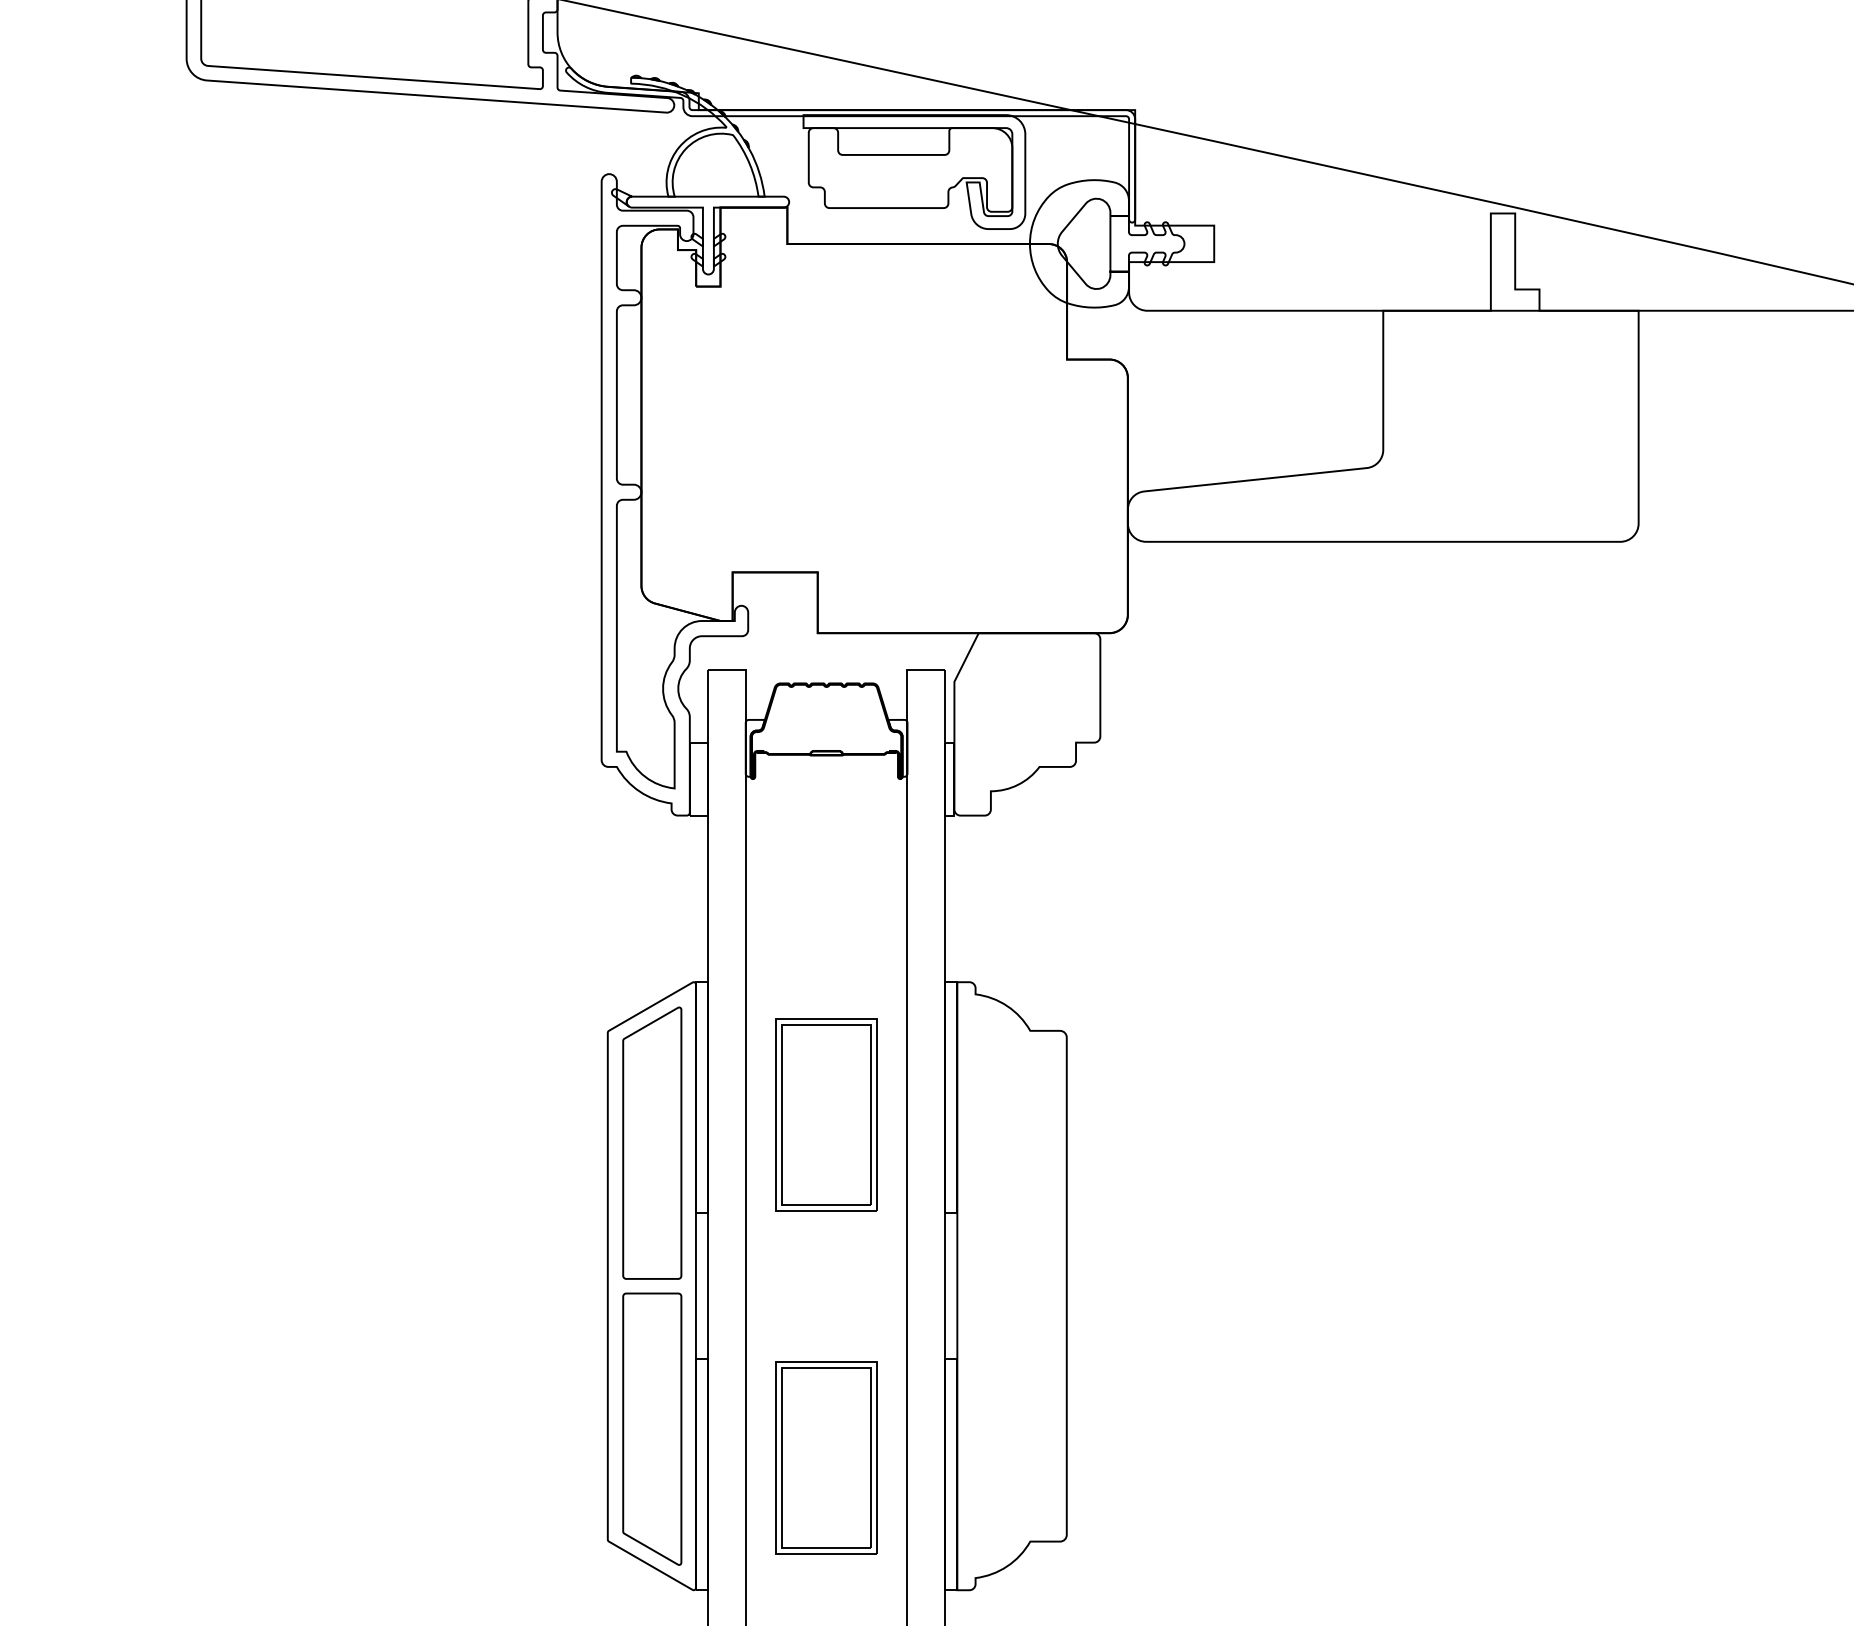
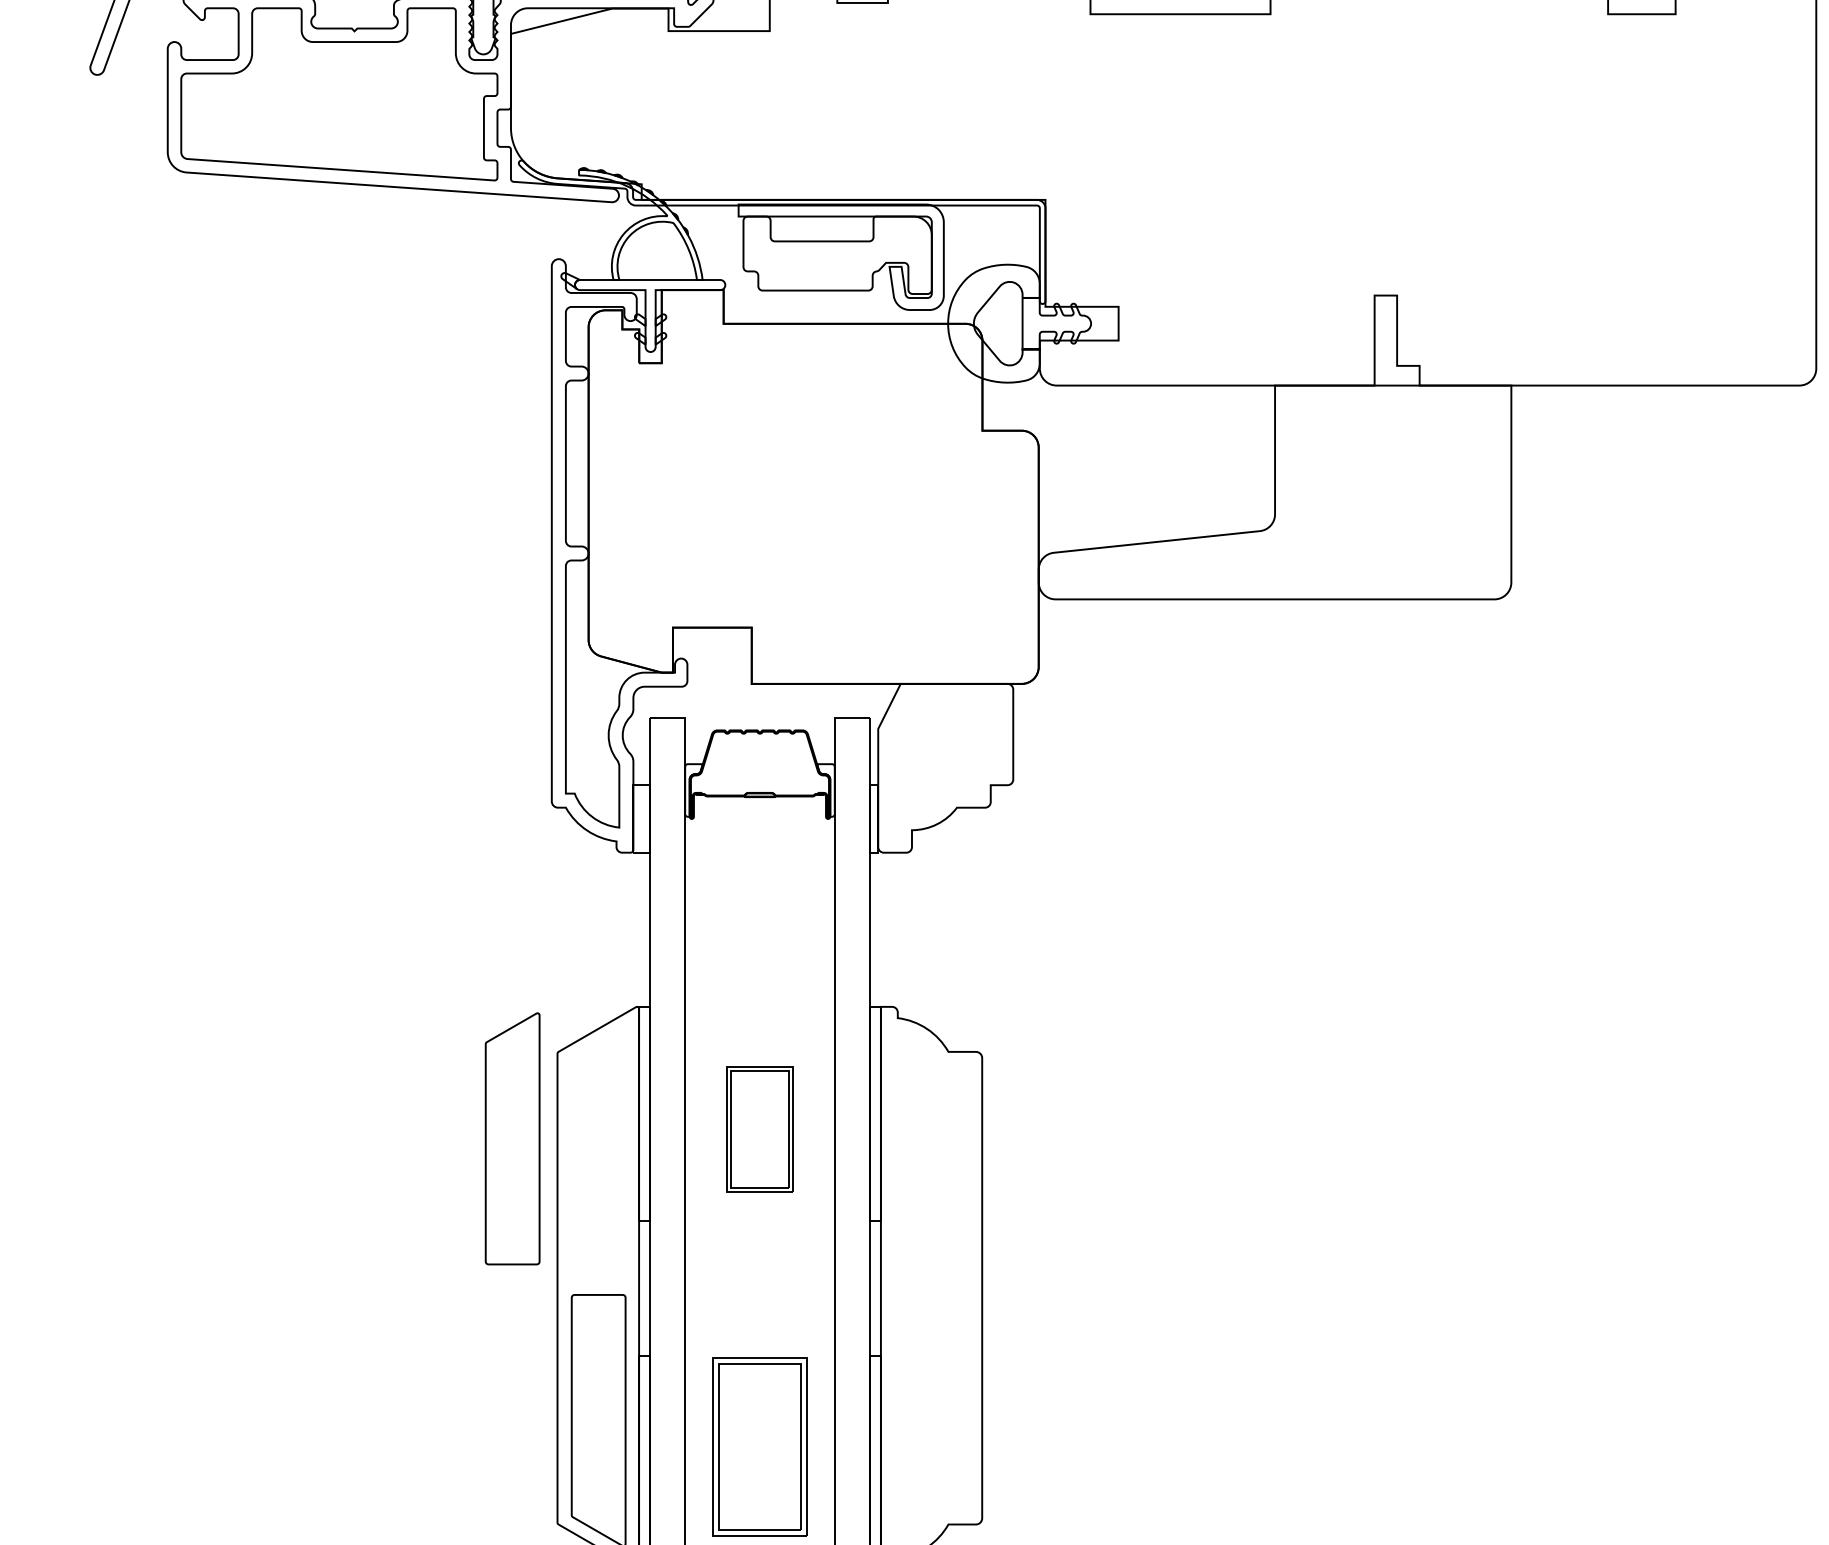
part: (826, 1114) -> (759, 1129), size x0.7
part: (652, 1142) -> (512, 1138), moved

